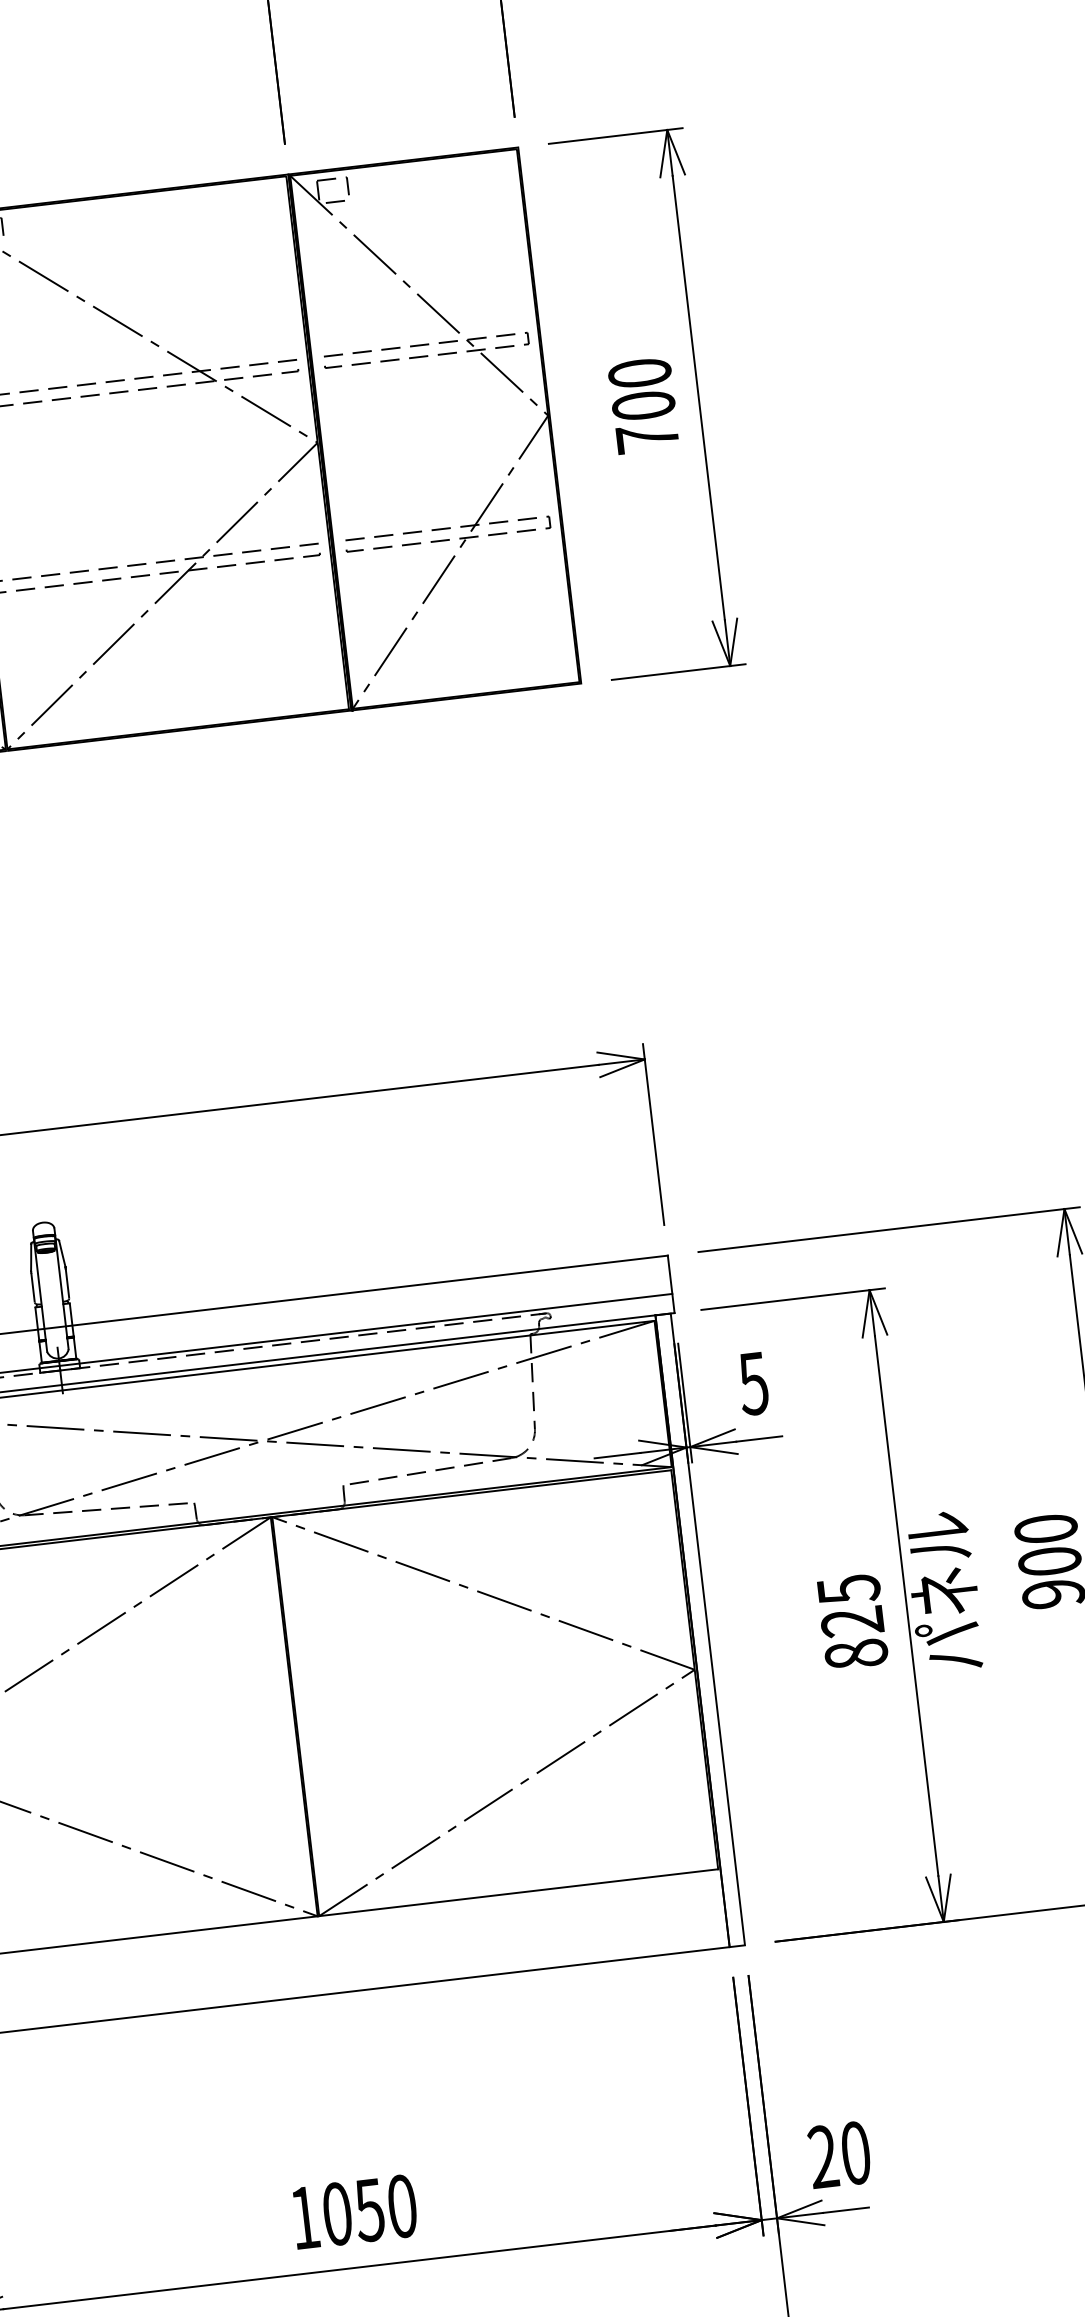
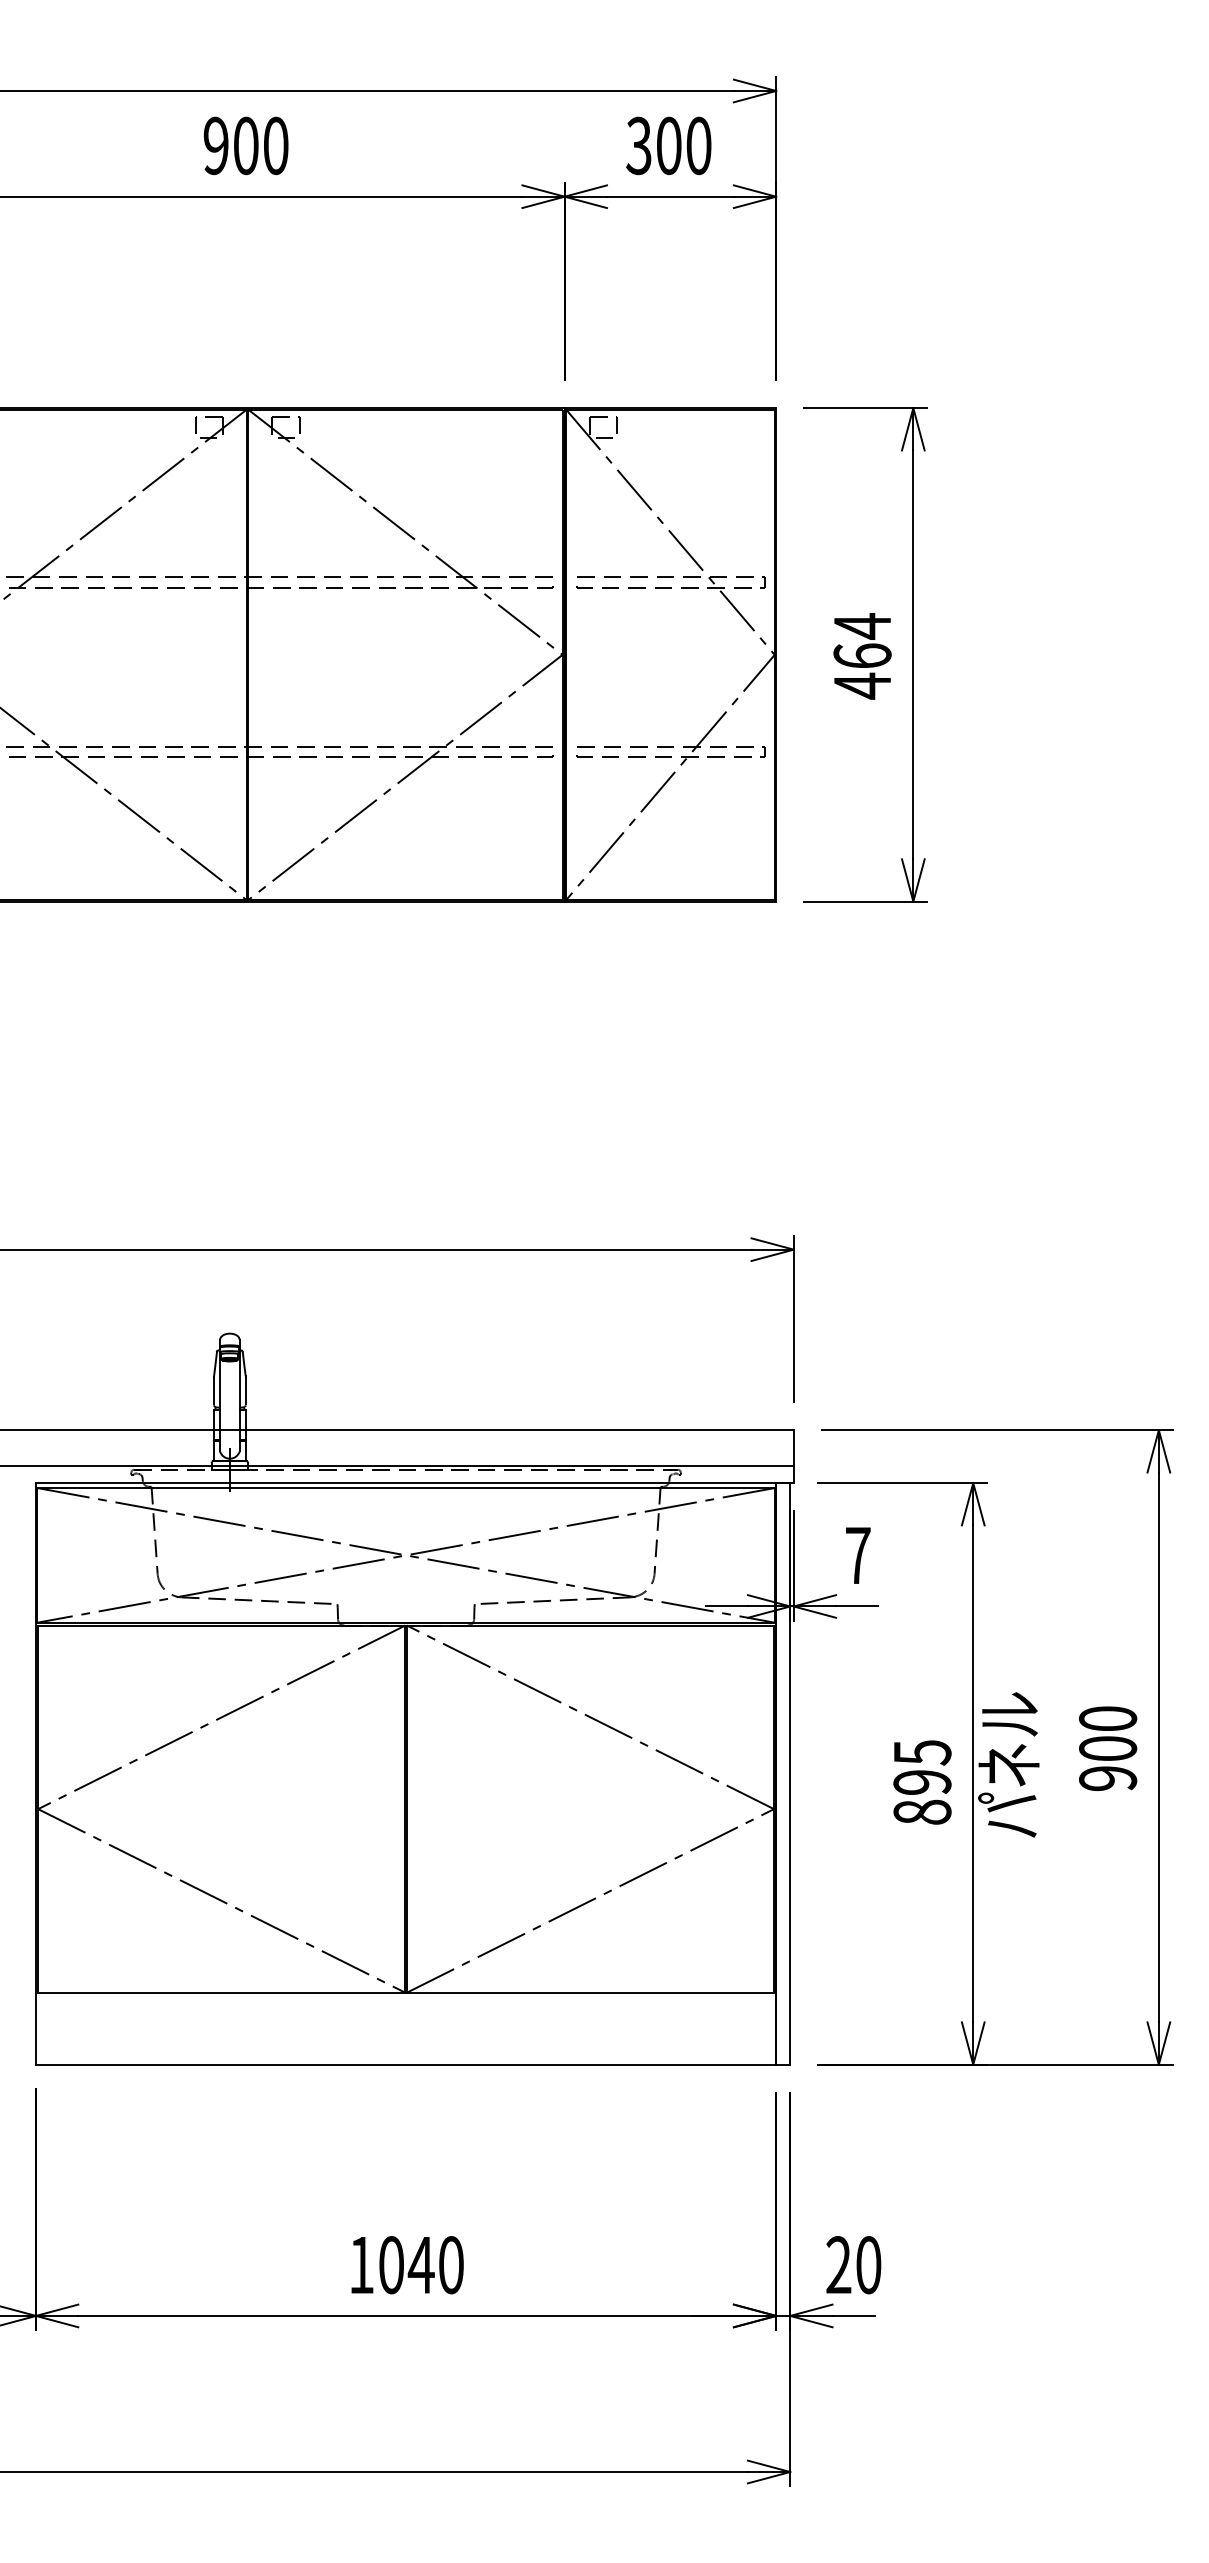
text: (643, 406) -> (862, 656), 700 -> 464
text: (753, 1383) -> (857, 1555), 5 -> 7
text: (852, 1621) -> (922, 1782), 825 -> 895
text: (368, 2210) -> (420, 2265), 1050 -> 1040

